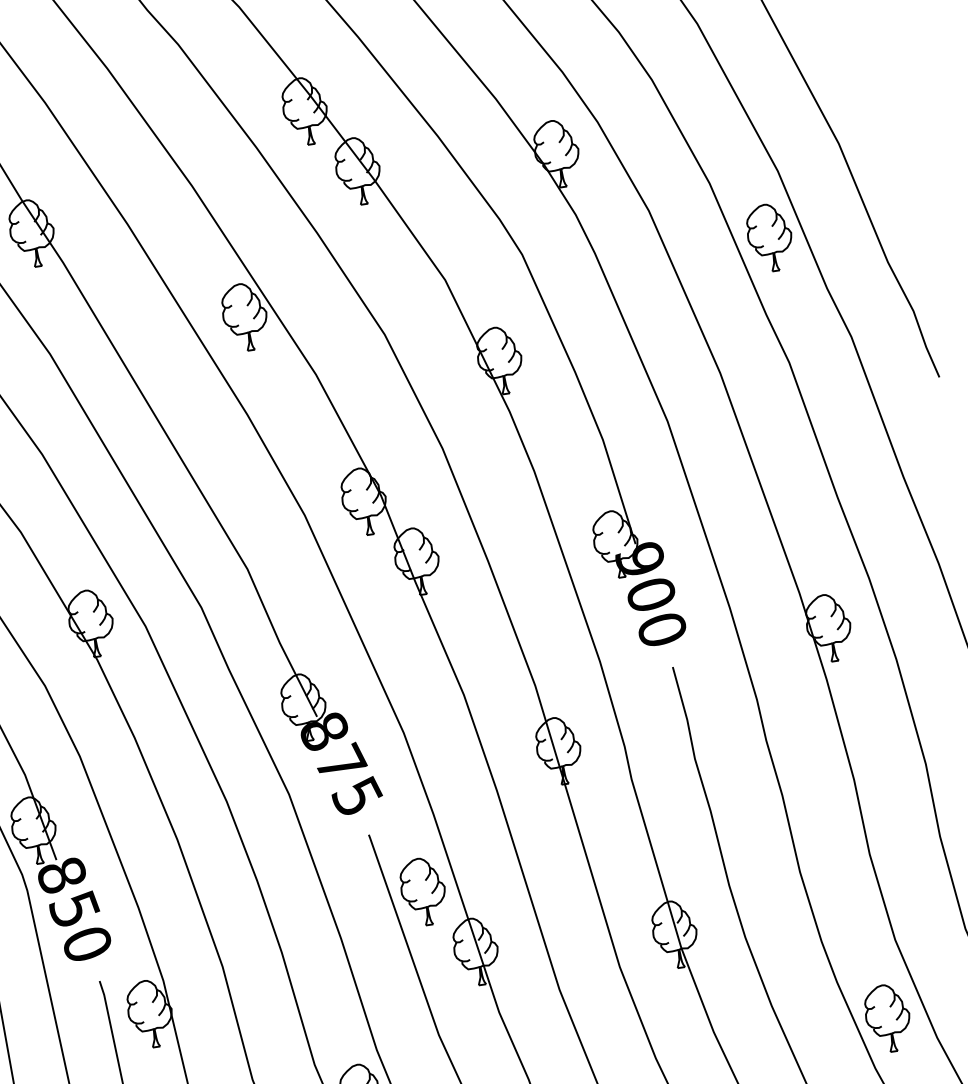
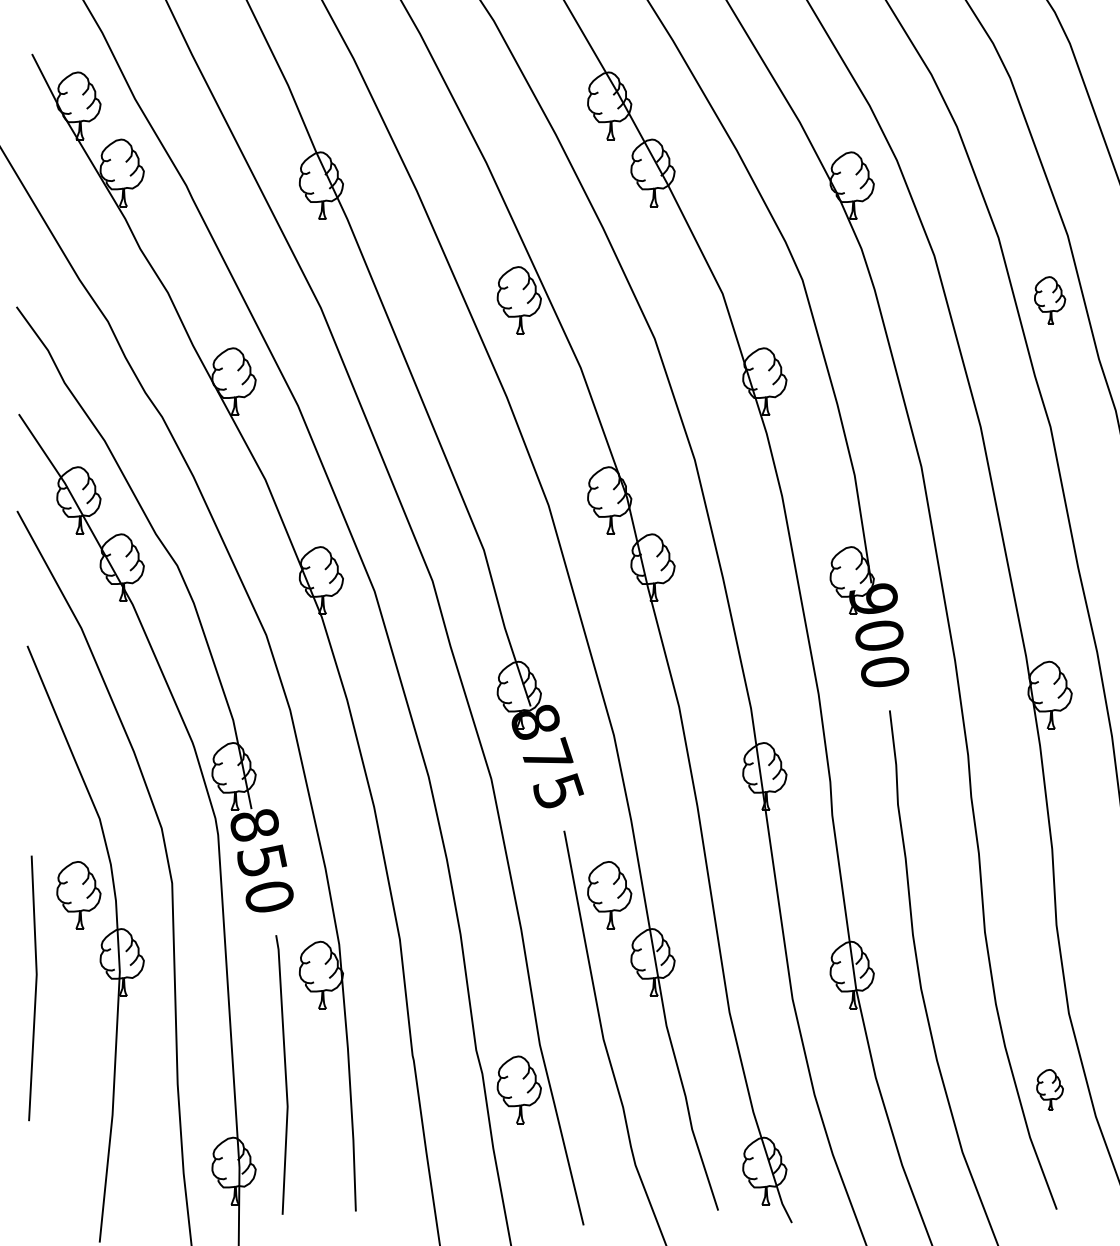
part: (769, 237) -> (1049, 300), size x0.7
part: (887, 1017) -> (1049, 1089), size x0.6

